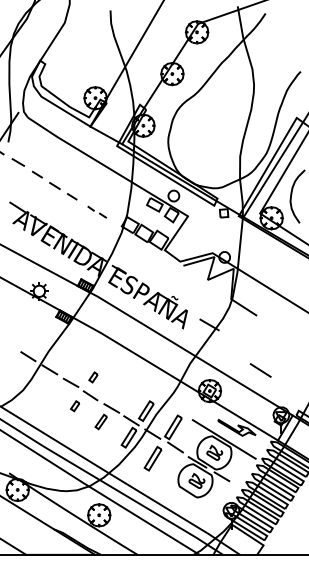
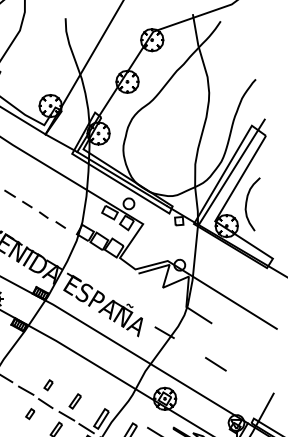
part: (96, 211) -> (51, 219), size x1.43
line: (260, 370) -> (215, 364), moved
part: (119, 393) -> (74, 401), added

